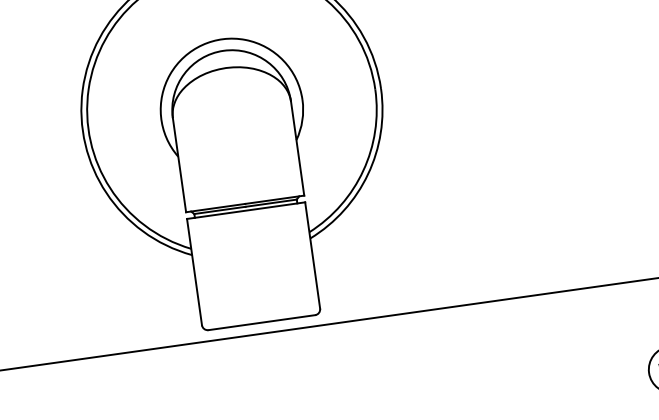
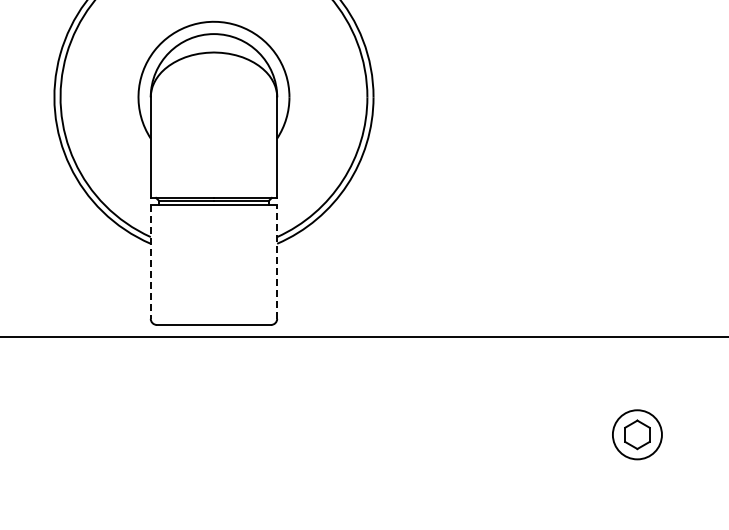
line: (312, 254) -> (277, 261), solid -> dashed
line: (194, 271) -> (150, 261), solid -> dashed

